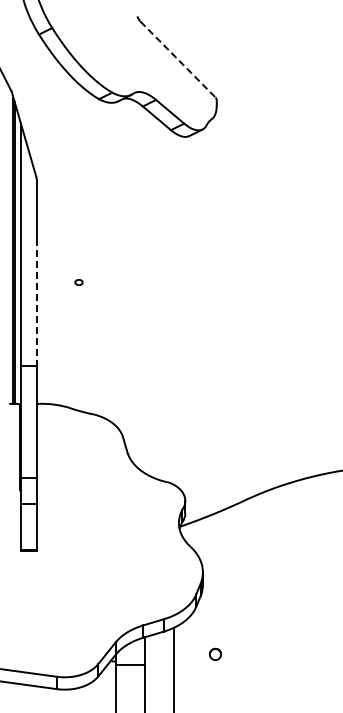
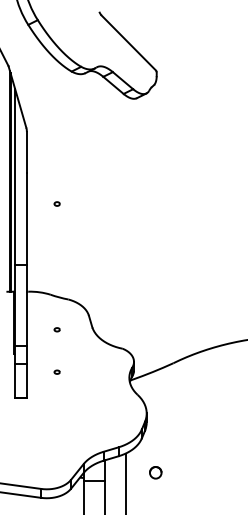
line: (178, 59) -> (129, 42), dashed -> solid
line: (37, 303) -> (27, 219), dashed -> solid
part: (78, 456) -> (56, 329), added
part: (78, 515) -> (56, 372), added
circle: (215, 654) -> (155, 472), size x1.43

